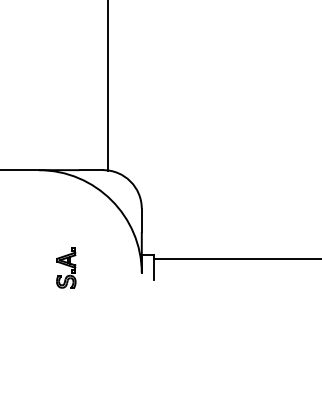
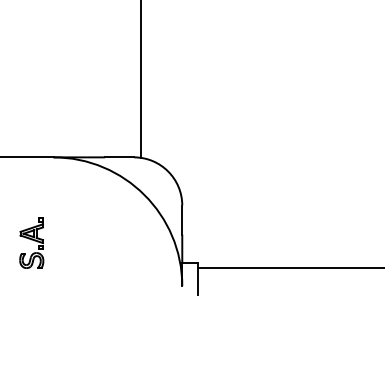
part: (66, 267) -> (32, 242), moved

